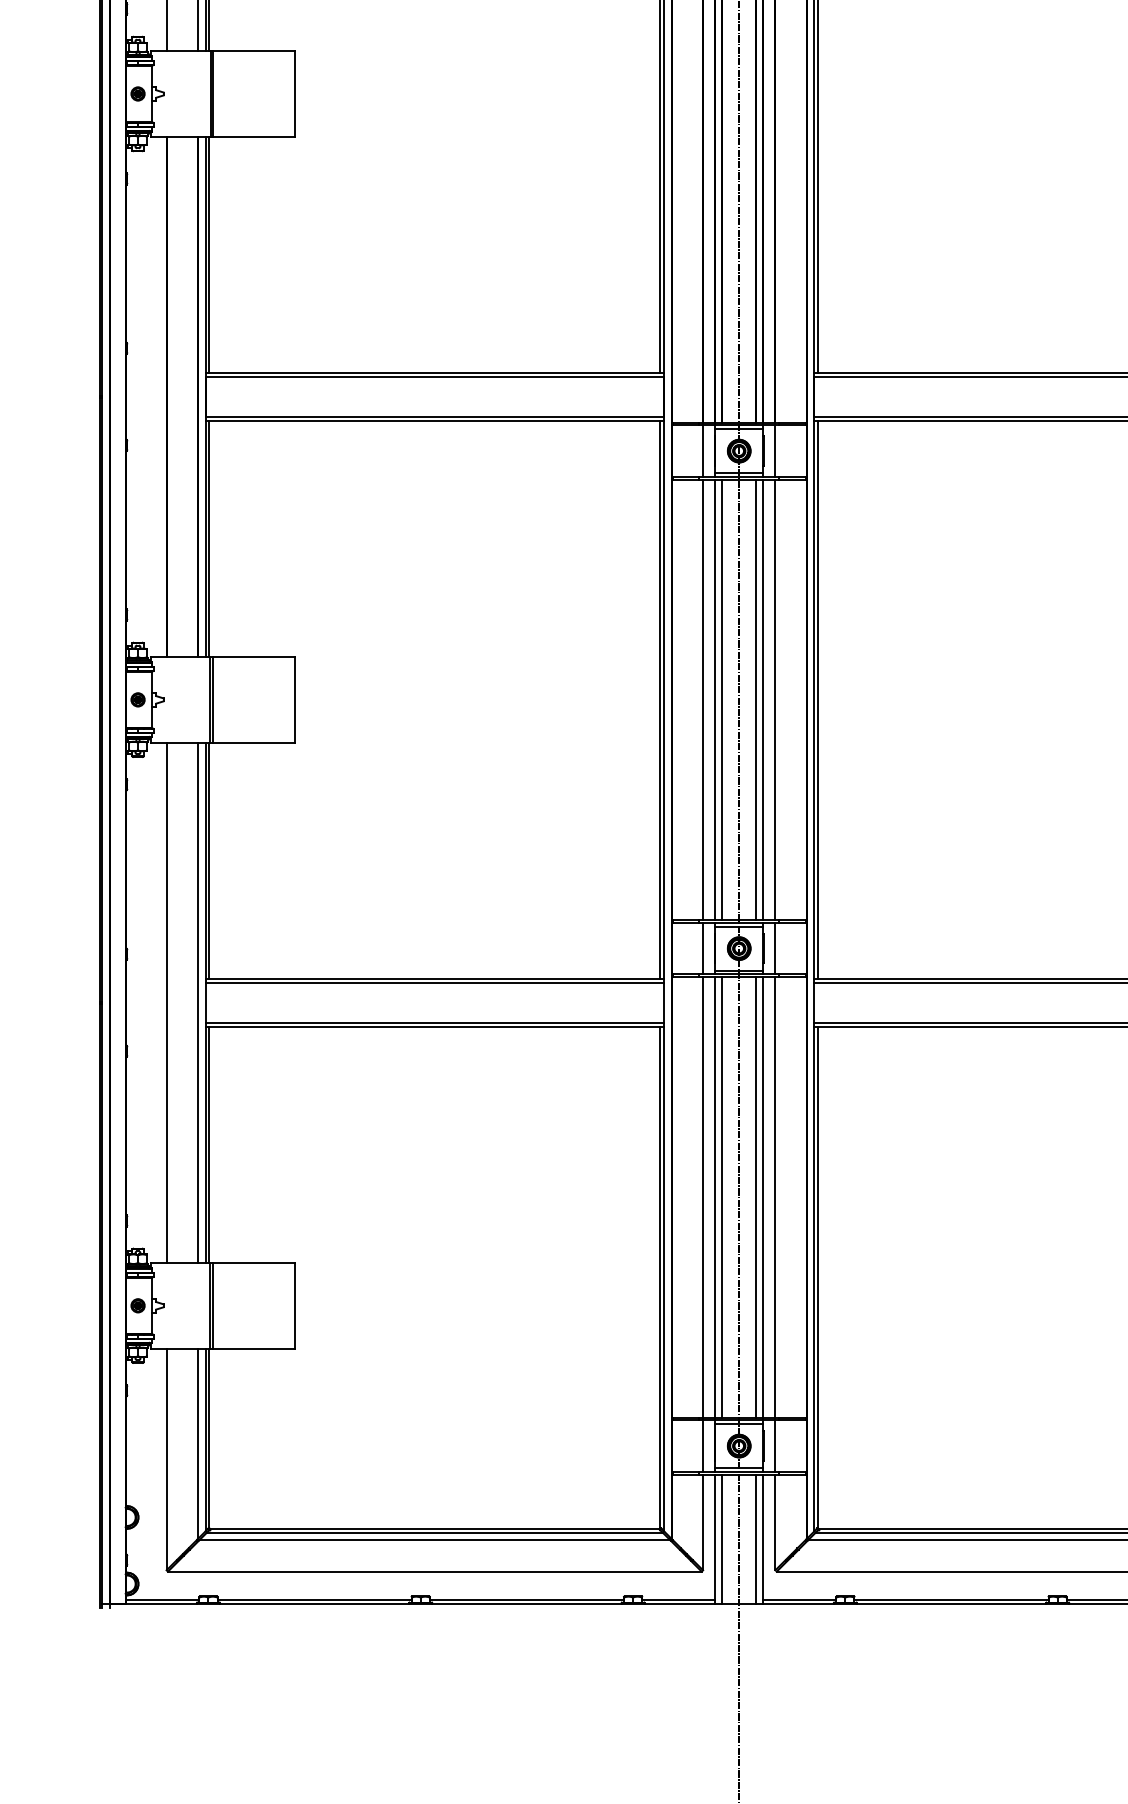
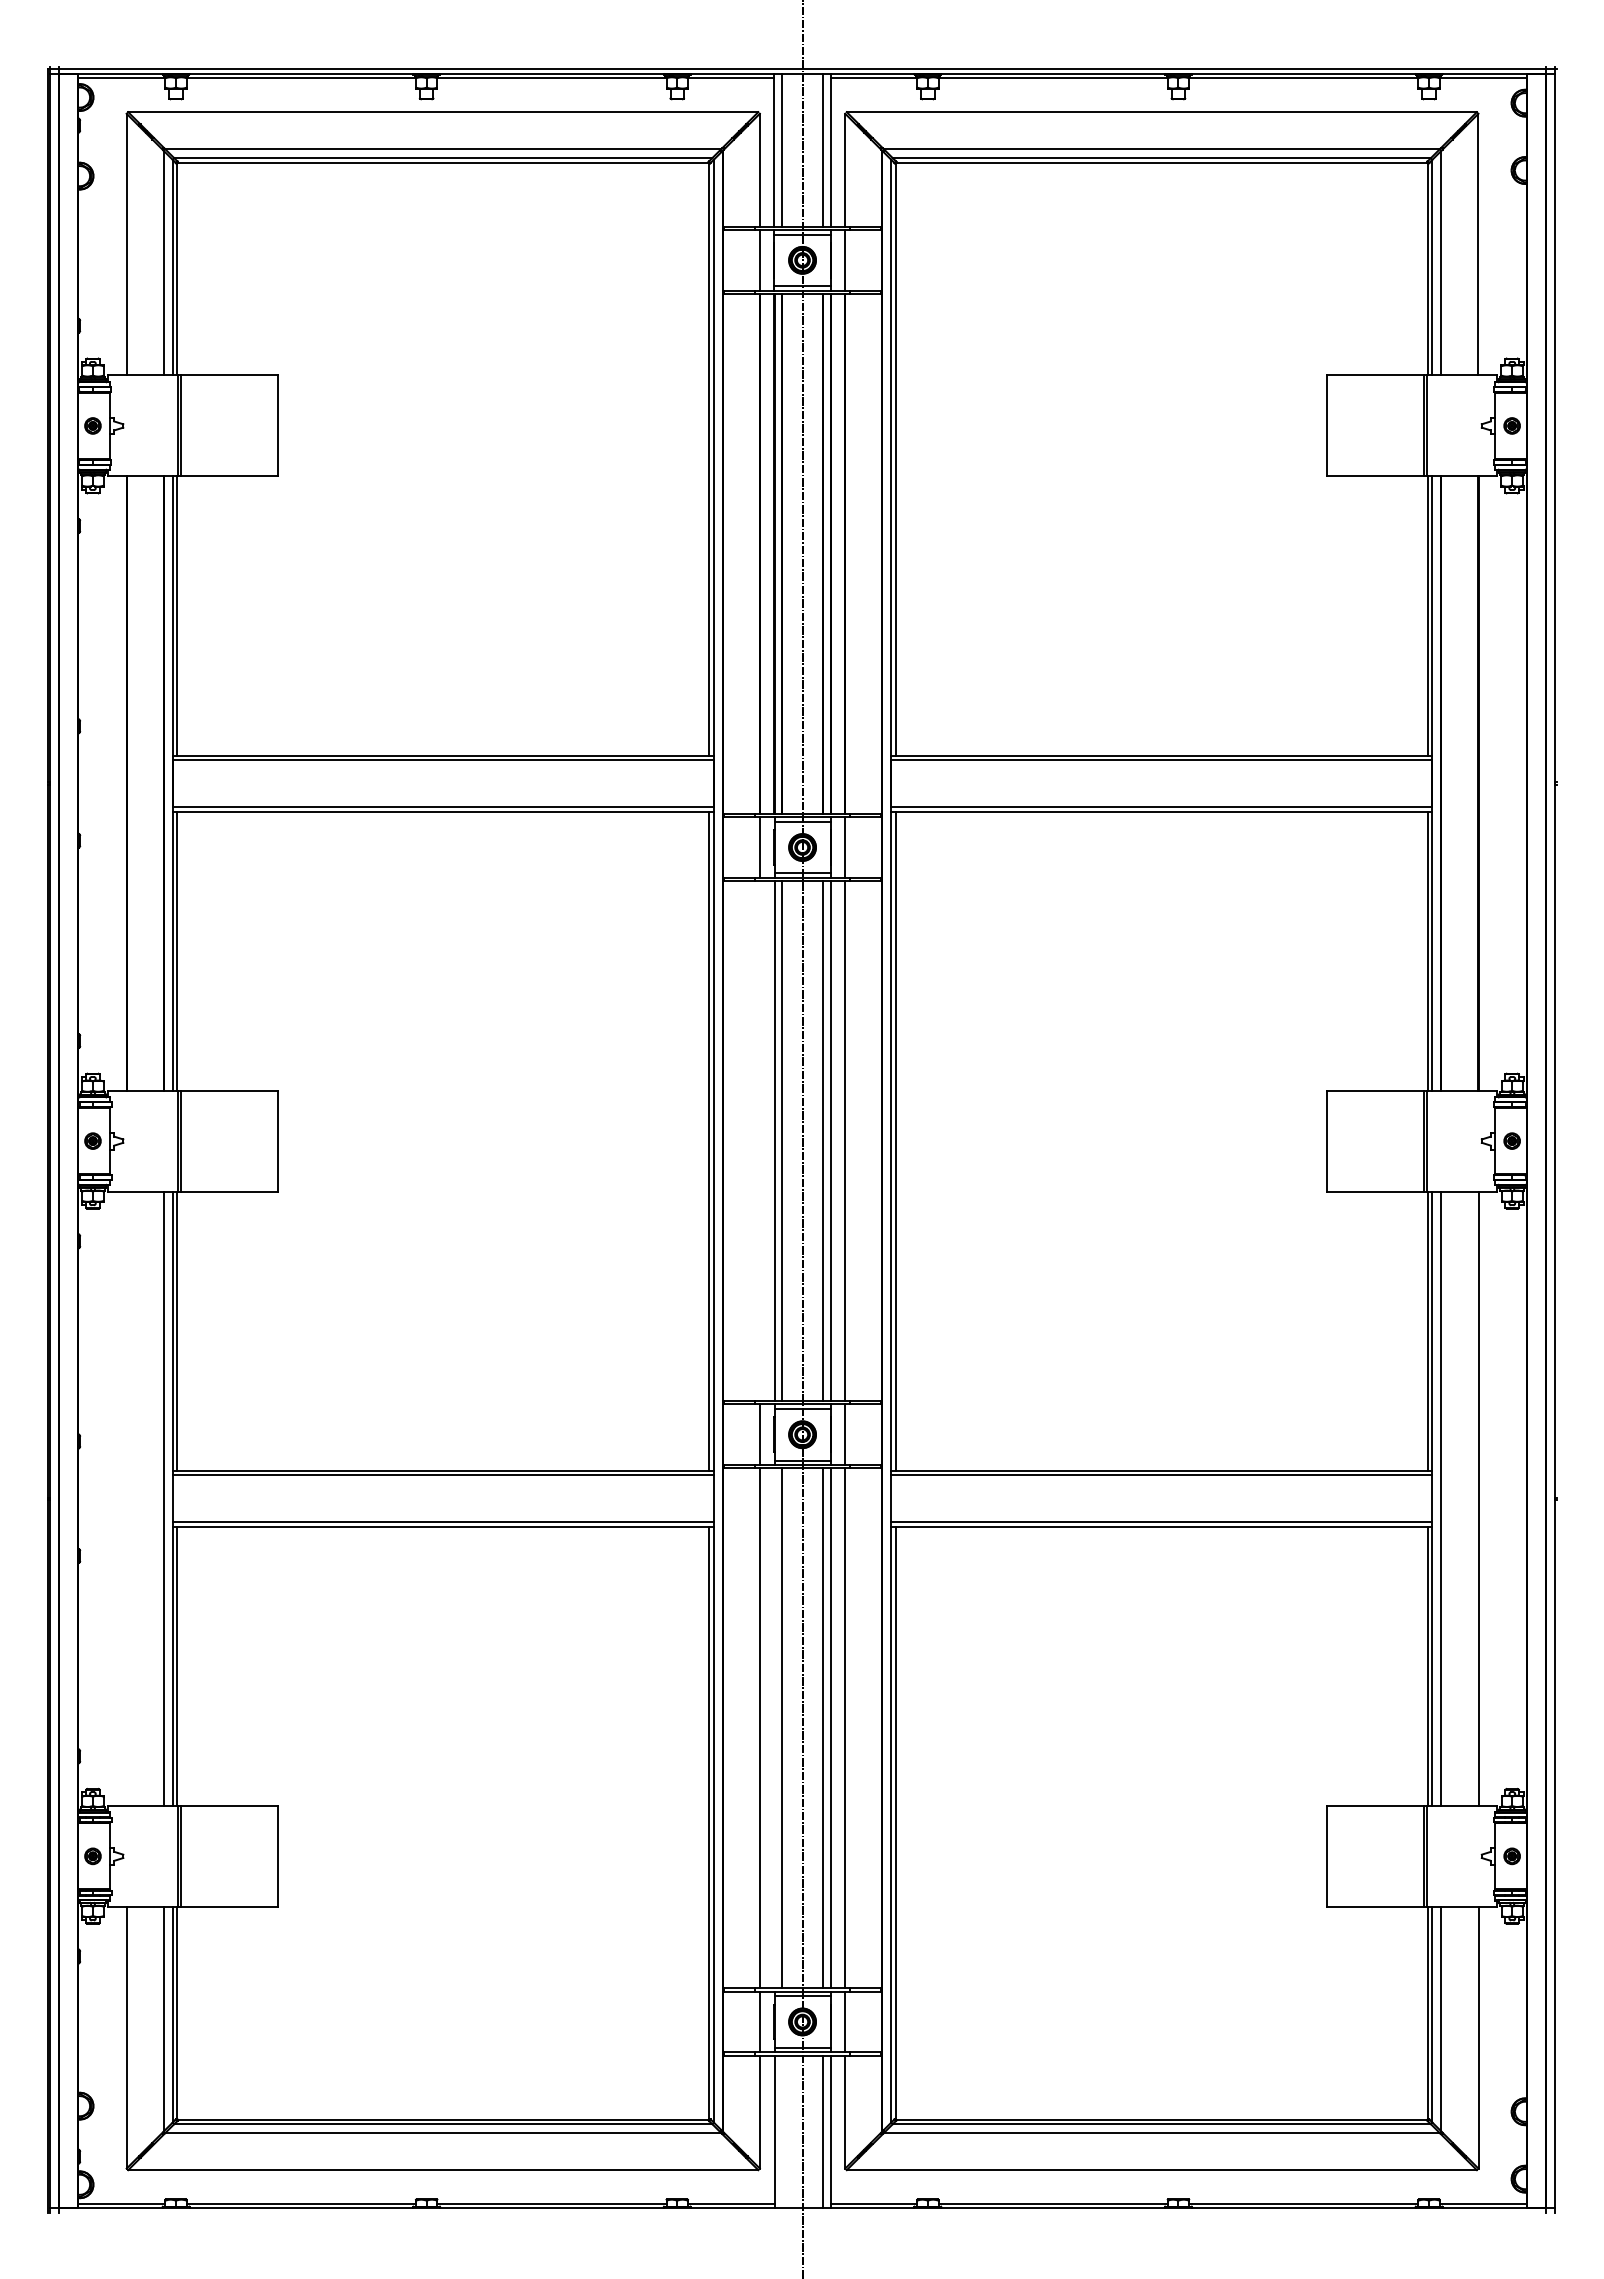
line: (702, 700) -> (759, 1141), removed
line: (166, 1002) -> (126, 1498), removed
line: (715, 1197) -> (774, 1728), removed
line: (722, 1538) -> (782, 2131), removed

